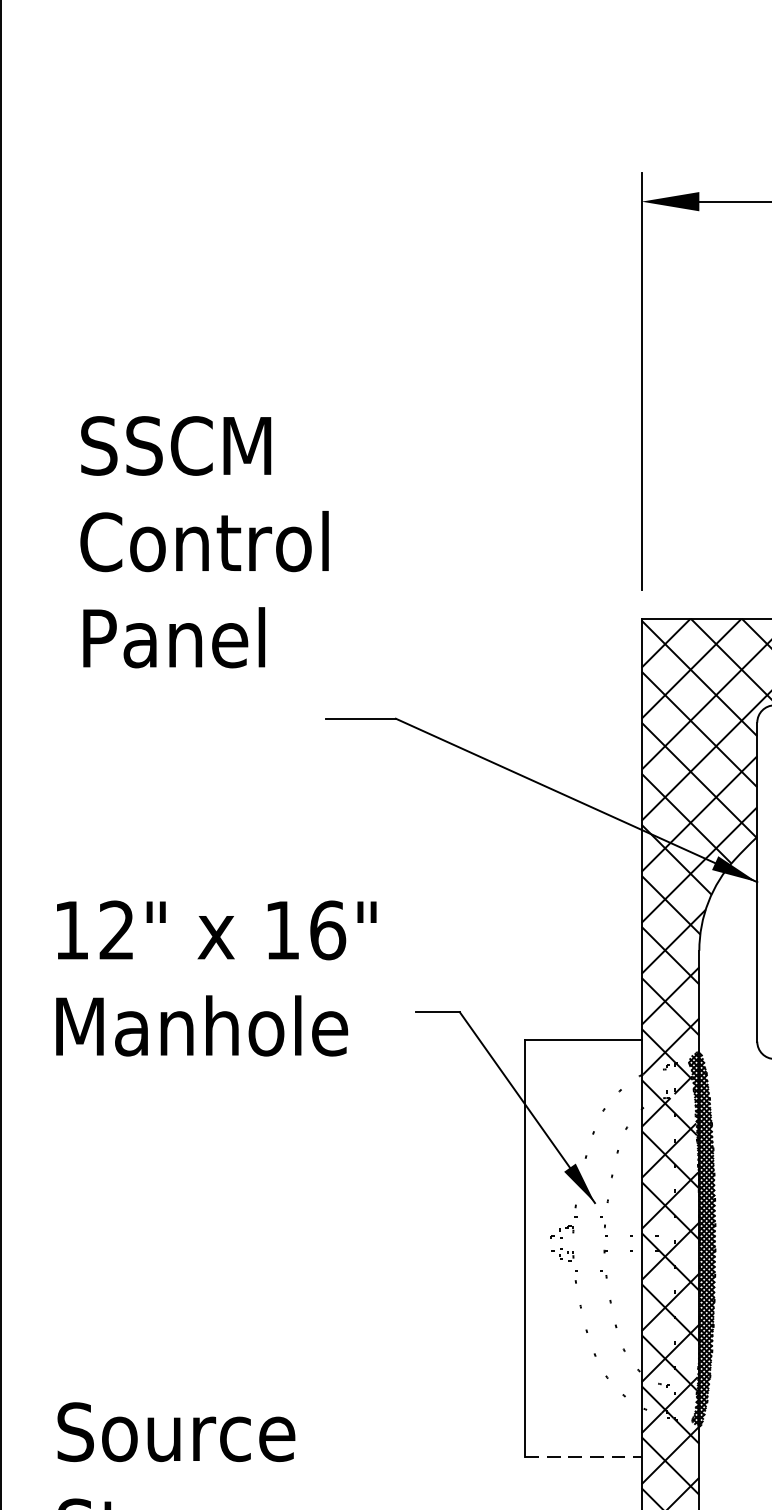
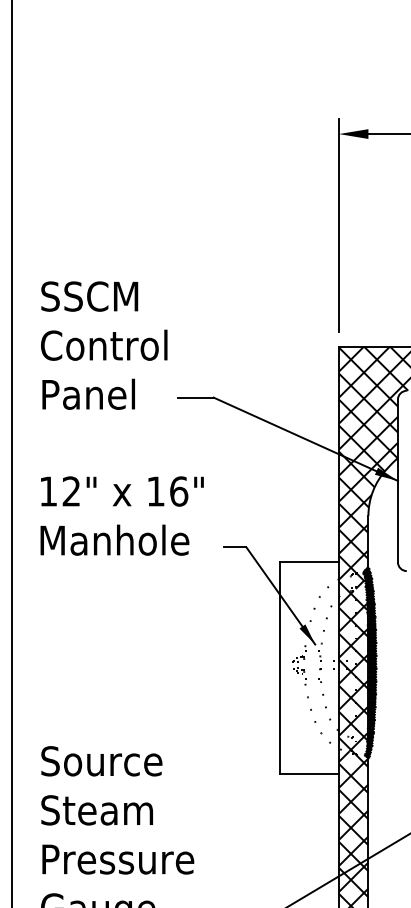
text: (205, 541) -> (104, 345), moved
text: (214, 977) -> (121, 515), moved
line: (583, 1458) -> (309, 774), dashed -> solid

